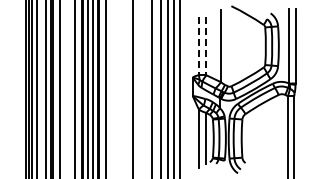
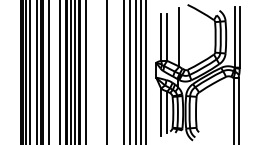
line: (199, 46) -> (161, 37), dashed -> solid
line: (206, 46) -> (167, 37), dashed -> solid

